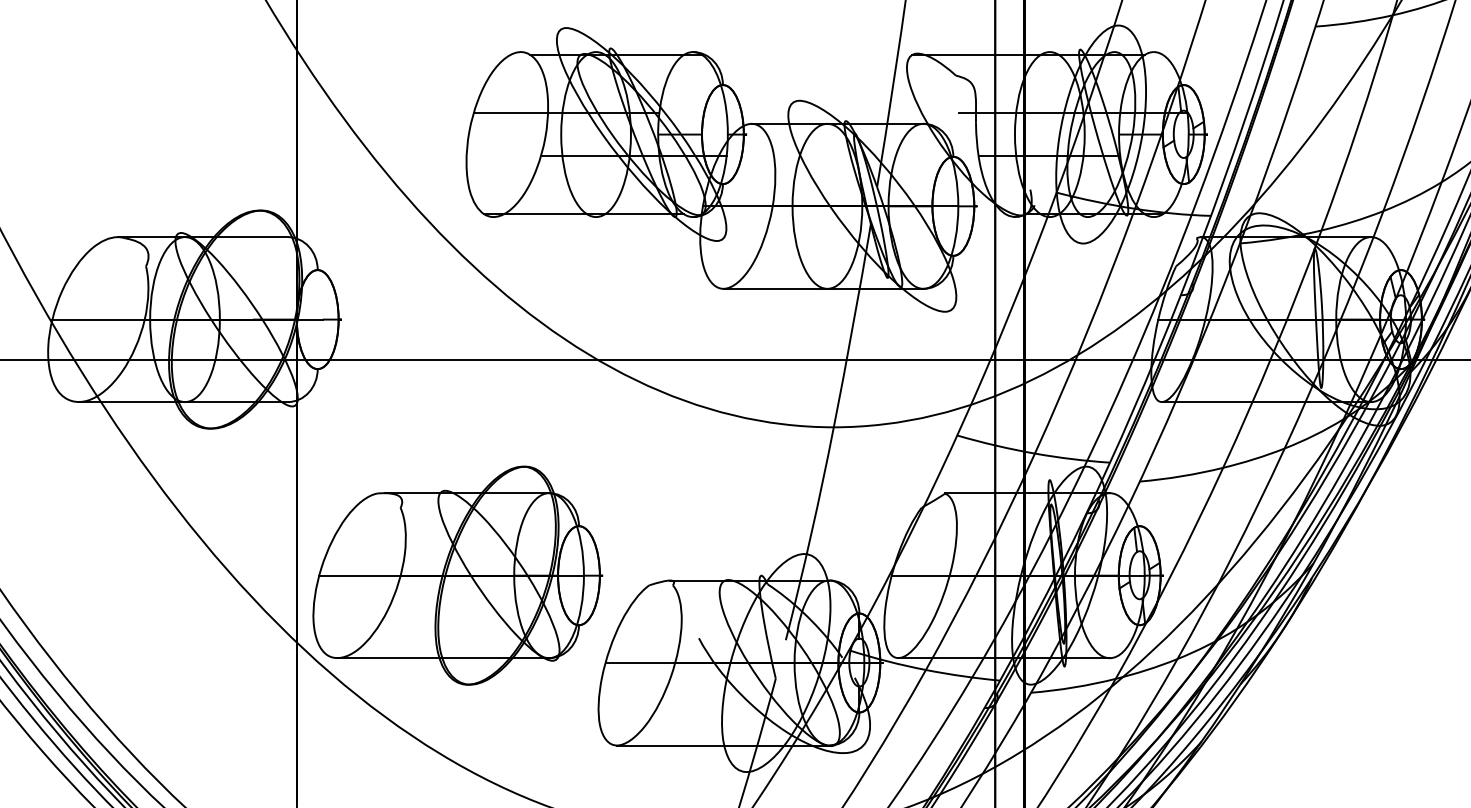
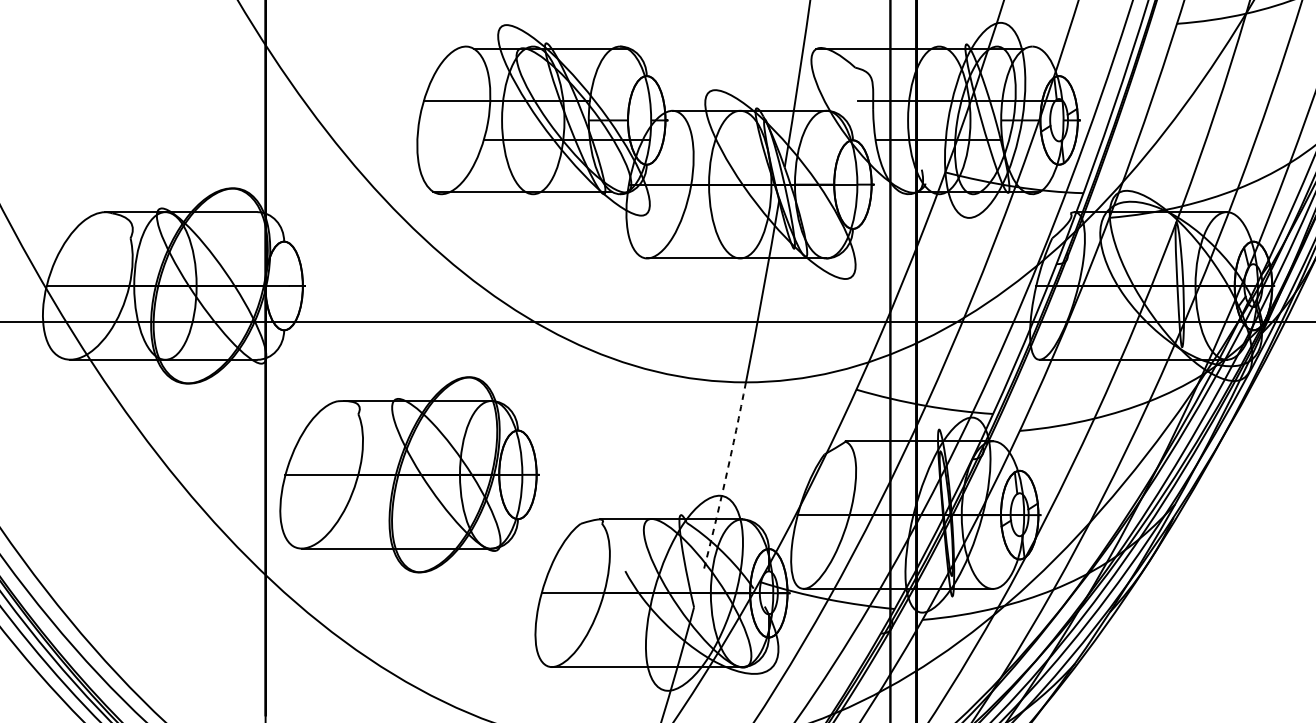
arc: (811, 534) -> (726, 478), solid -> dashed
part: (457, 575) -> (409, 474), moved

